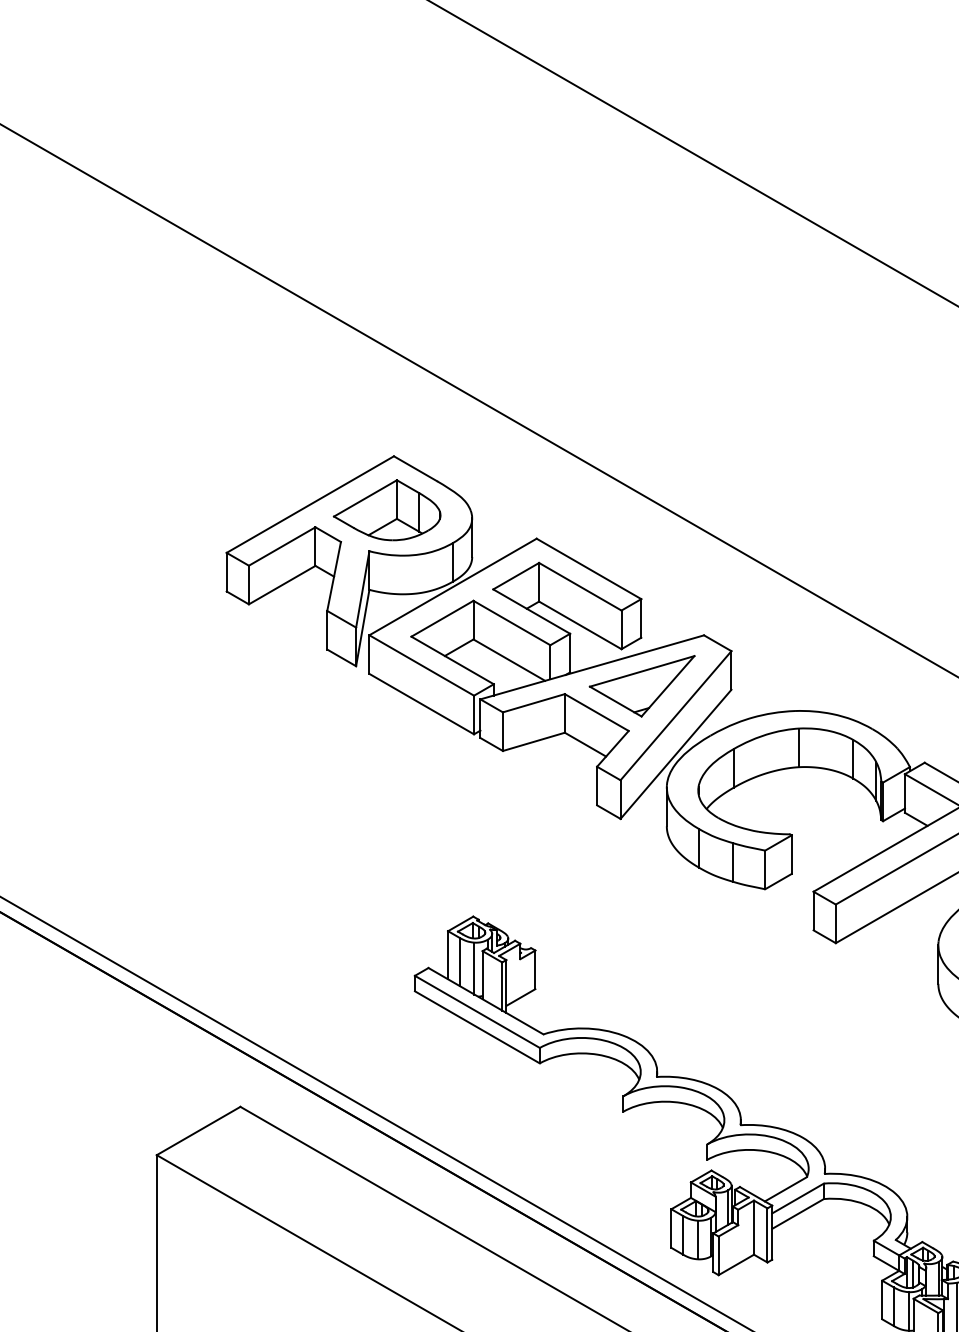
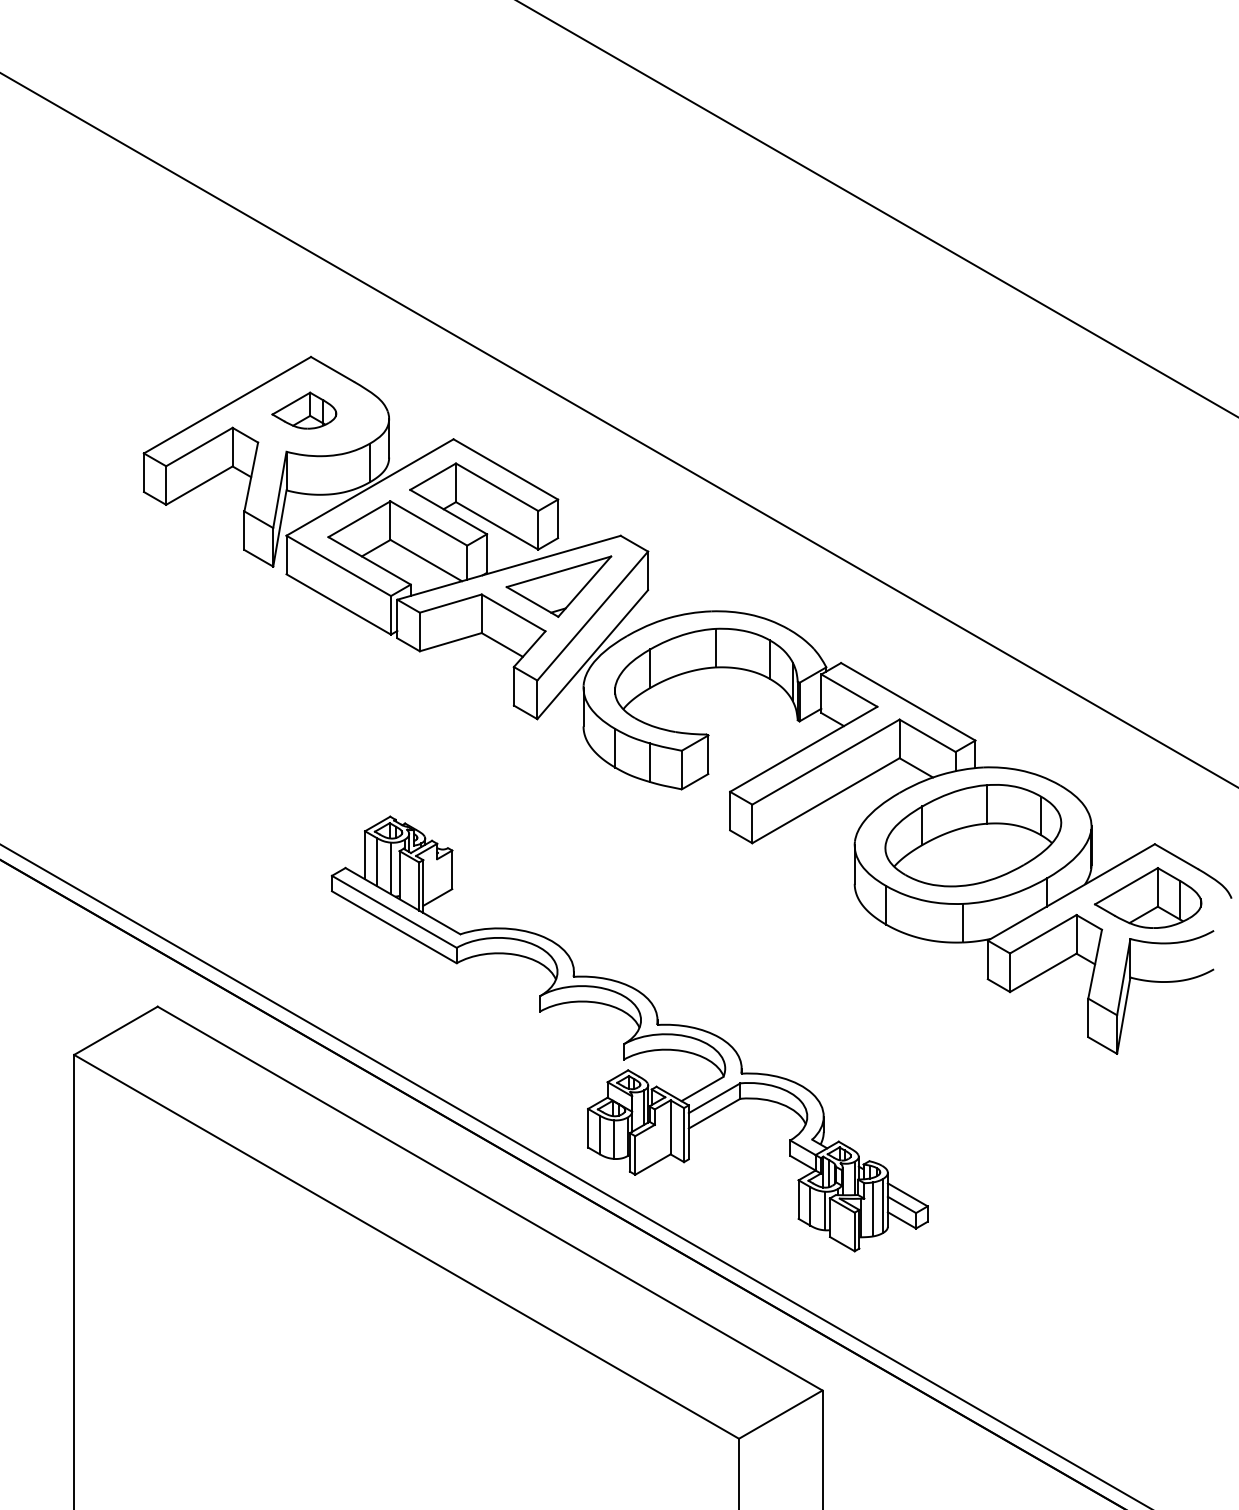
part: (387, 509) -> (304, 410), size x0.6

